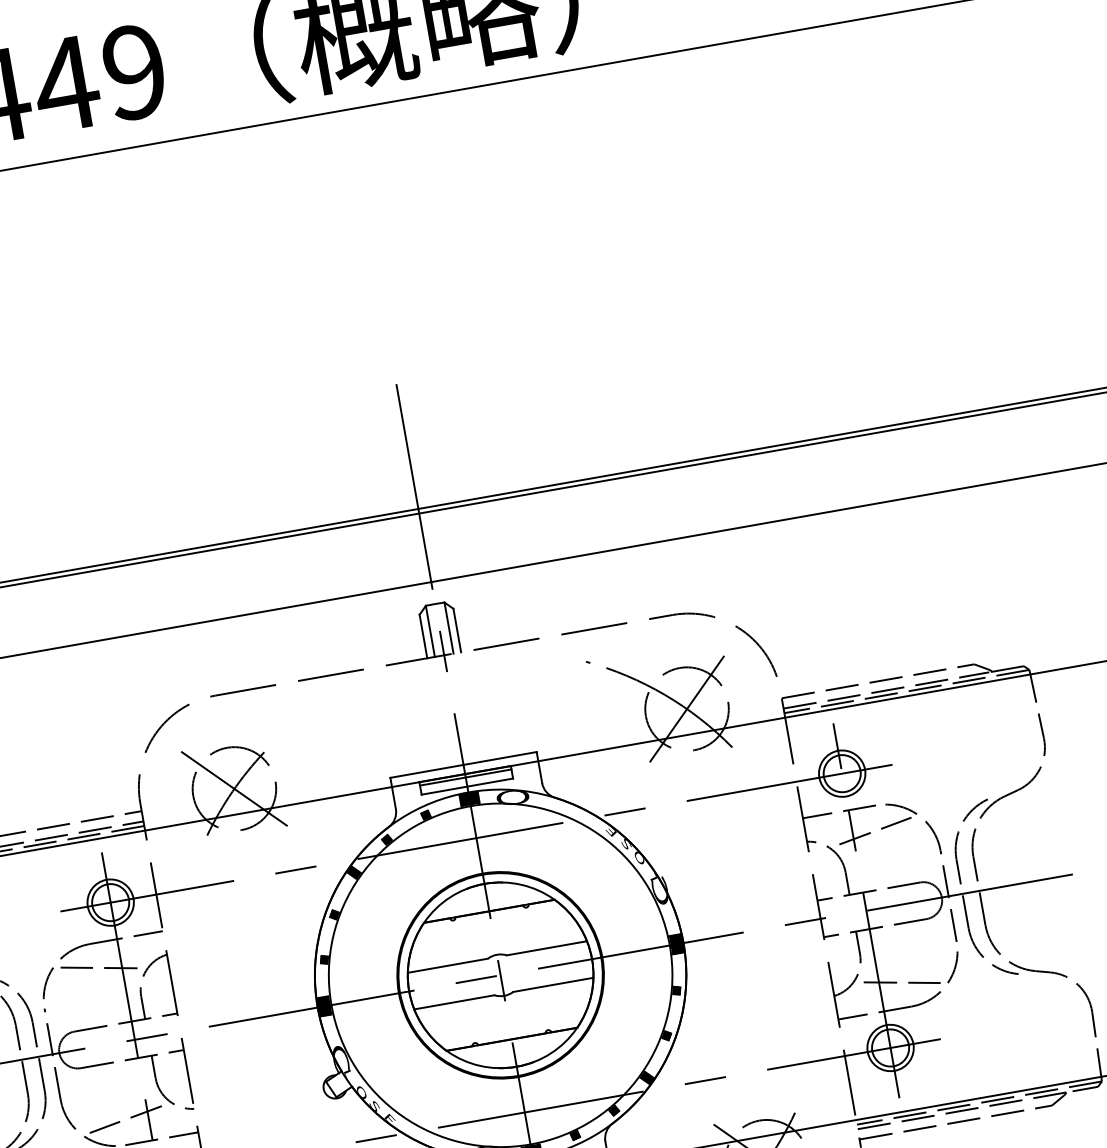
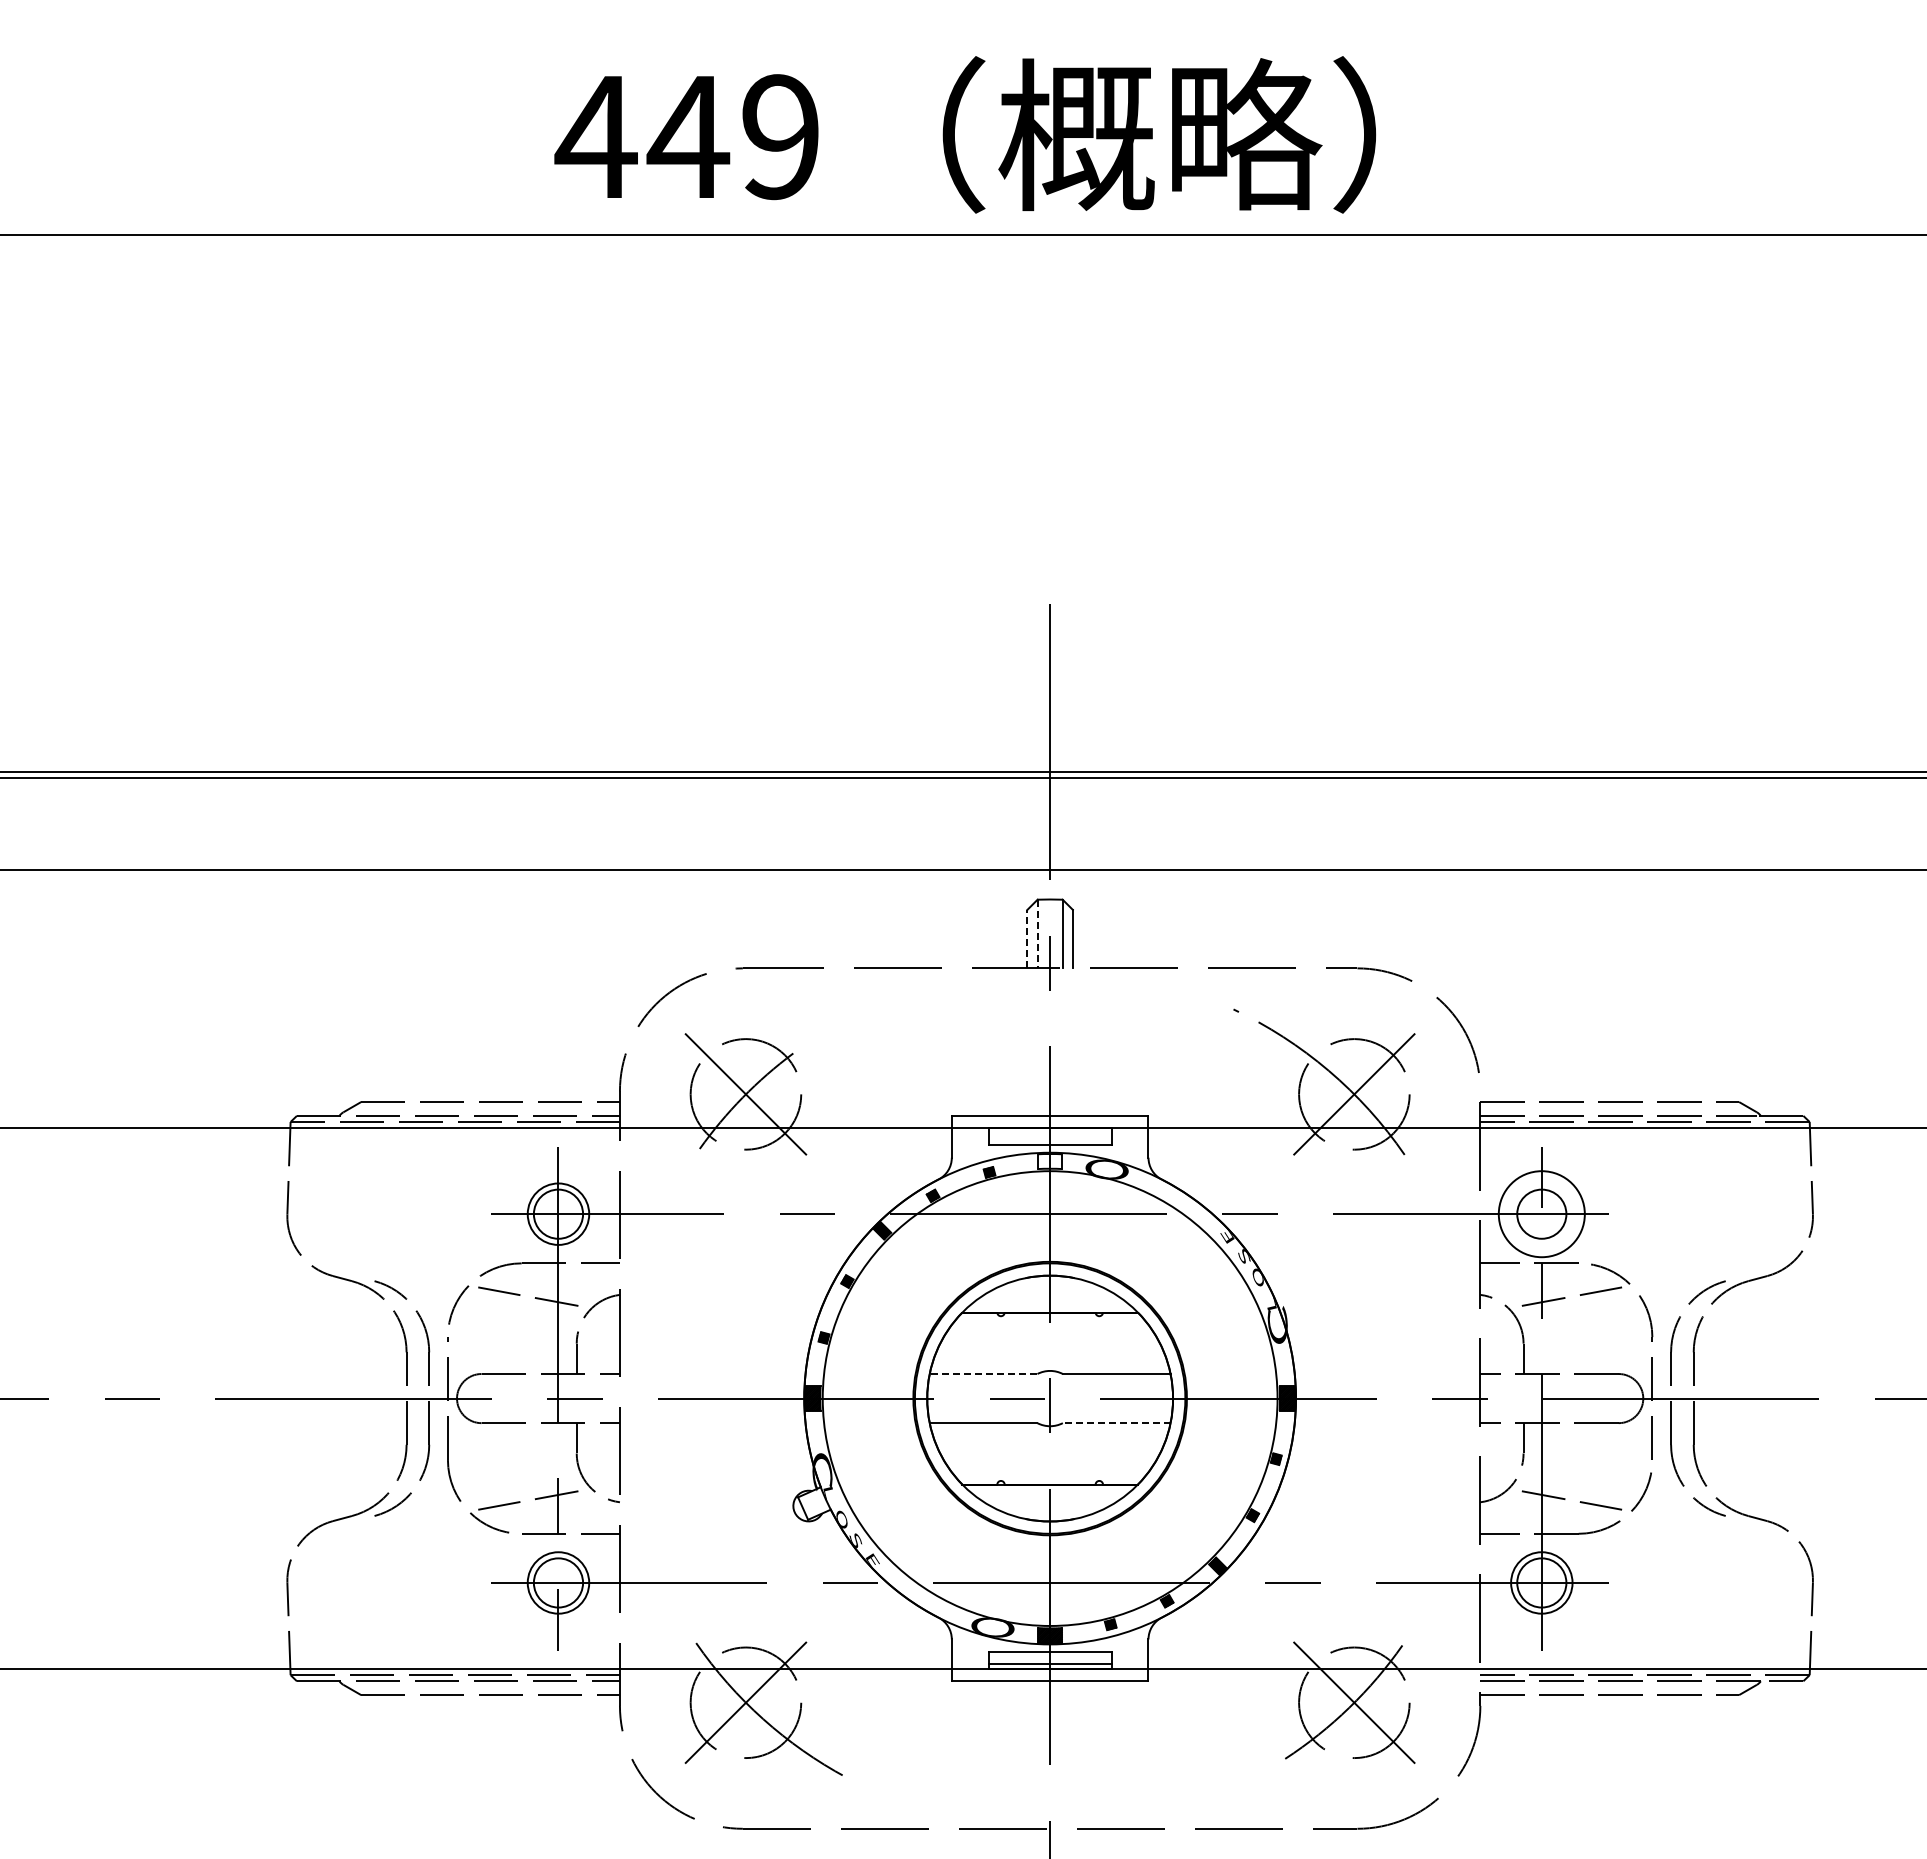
line: (430, 631) -> (1037, 934), solid -> dashed
line: (423, 636) -> (1027, 938), solid -> dashed
circle: (841, 773) -> (1541, 1213), size x1.4
line: (465, 777) -> (1049, 1132), removed
hatch: (469, 799) -> (1049, 1161), removed
line: (447, 966) -> (983, 1374), solid -> dashed
line: (553, 985) -> (1116, 1423), solid -> dashed

